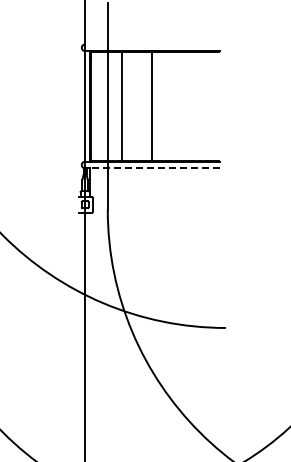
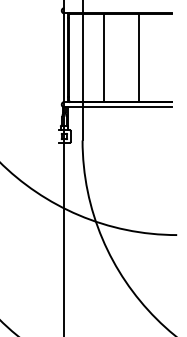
line: (121, 106) -> (103, 57), moved
line: (151, 106) -> (139, 57), moved
line: (154, 168) -> (119, 107), dashed -> solid

